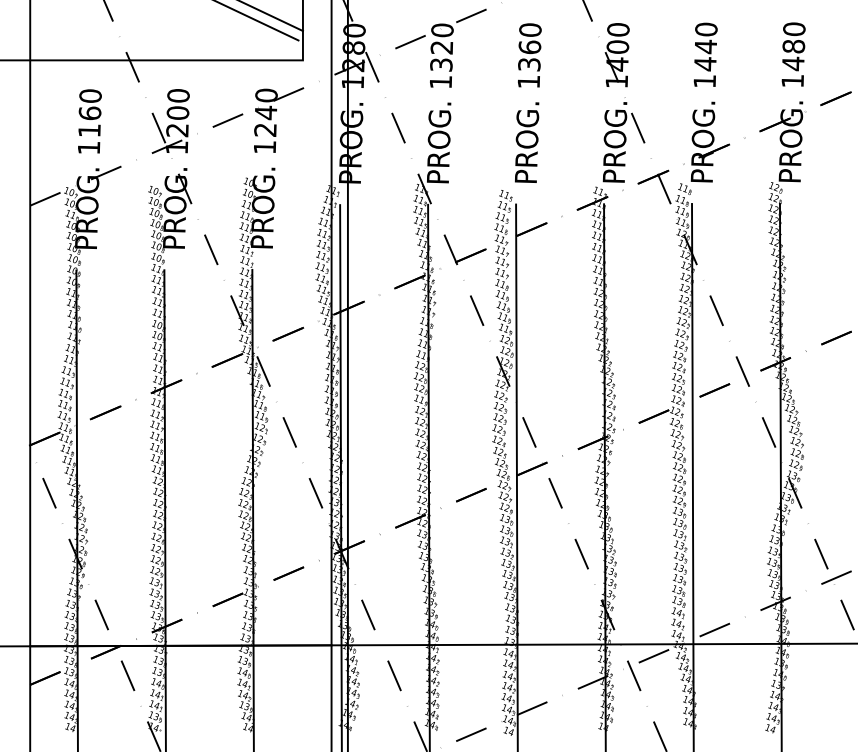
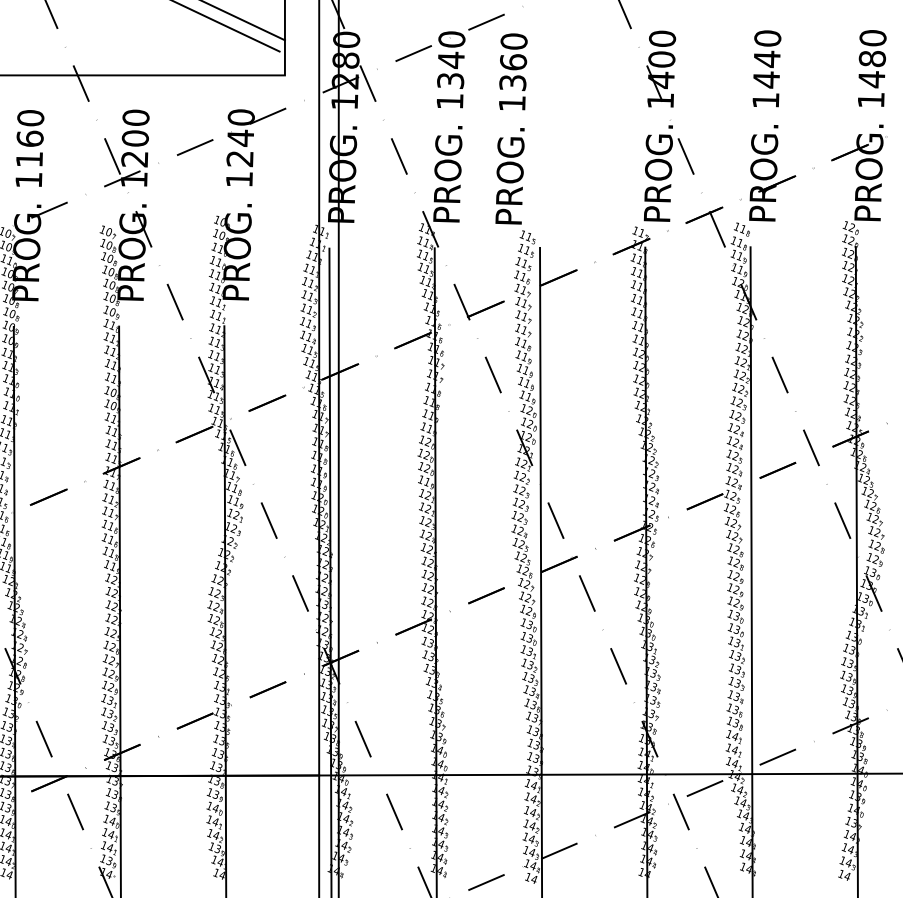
text: (441, 47) -> (450, 59), 1320 -> 1340
text: (528, 102) -> (511, 128), moved

